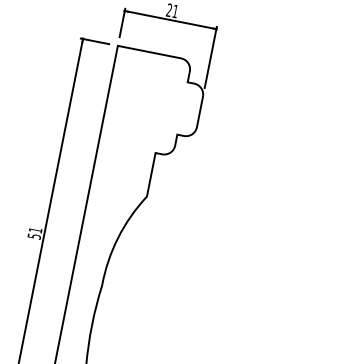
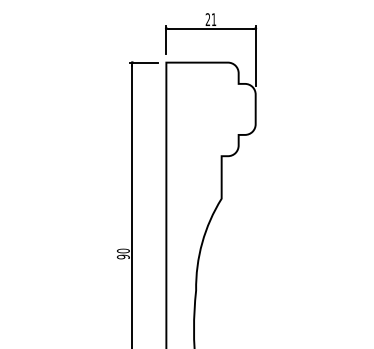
text: (34, 232) -> (122, 253), 51 -> 90

